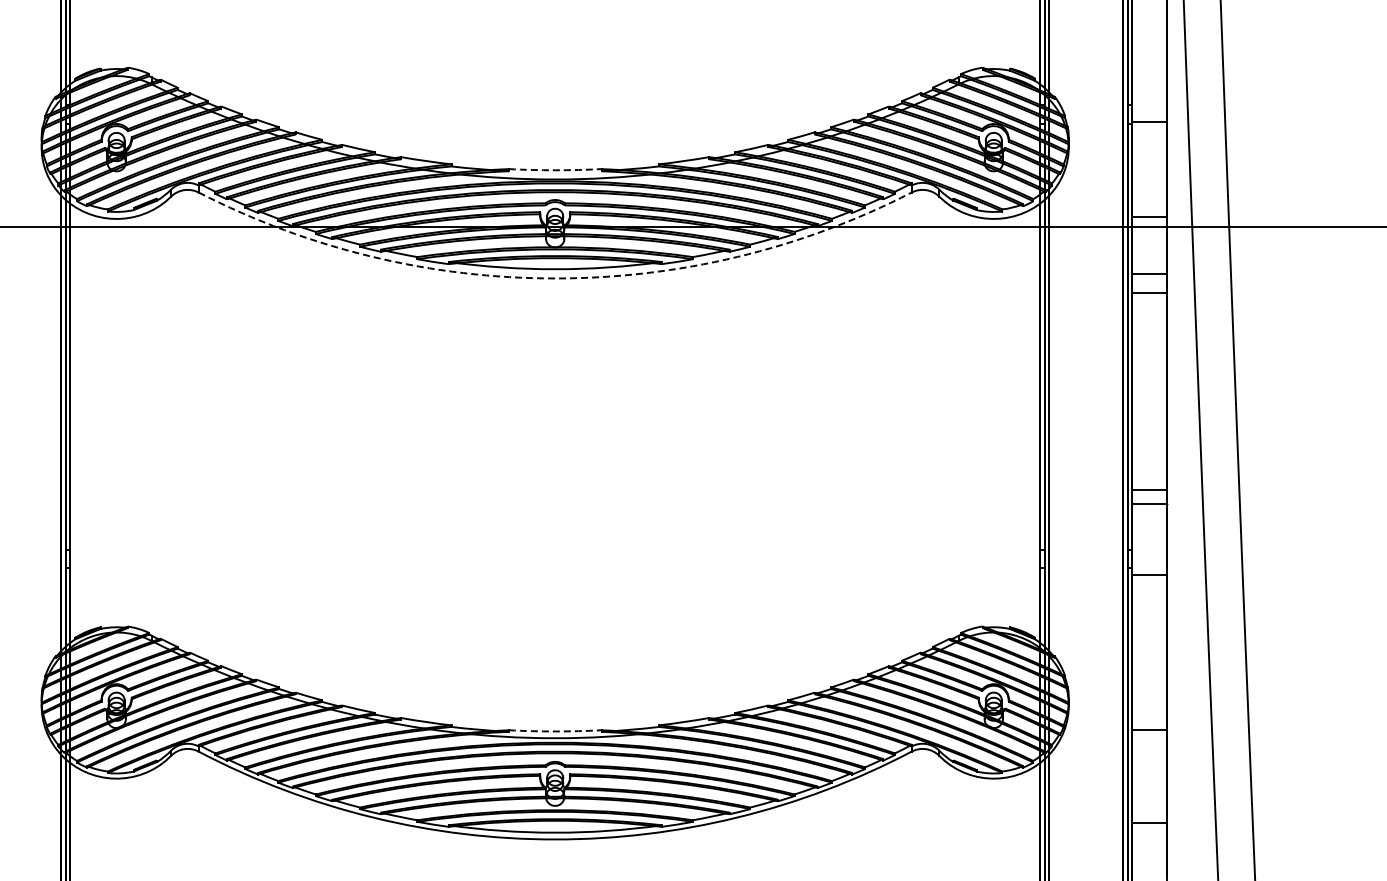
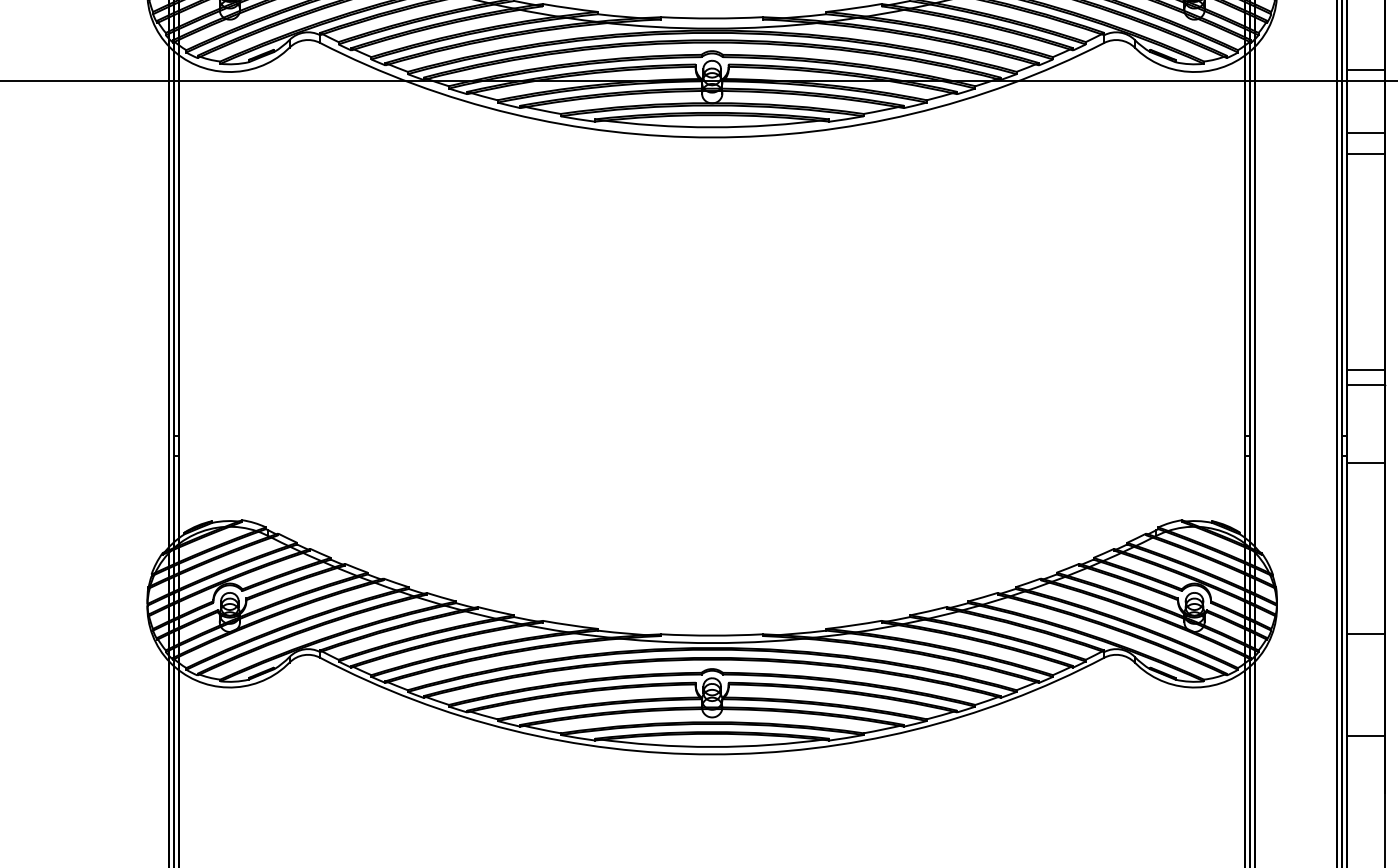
arc: (555, 170) -> (712, 18), dashed -> solid
arc: (555, 278) -> (712, 137), dashed -> solid
arc: (555, 731) -> (712, 635), dashed -> solid

